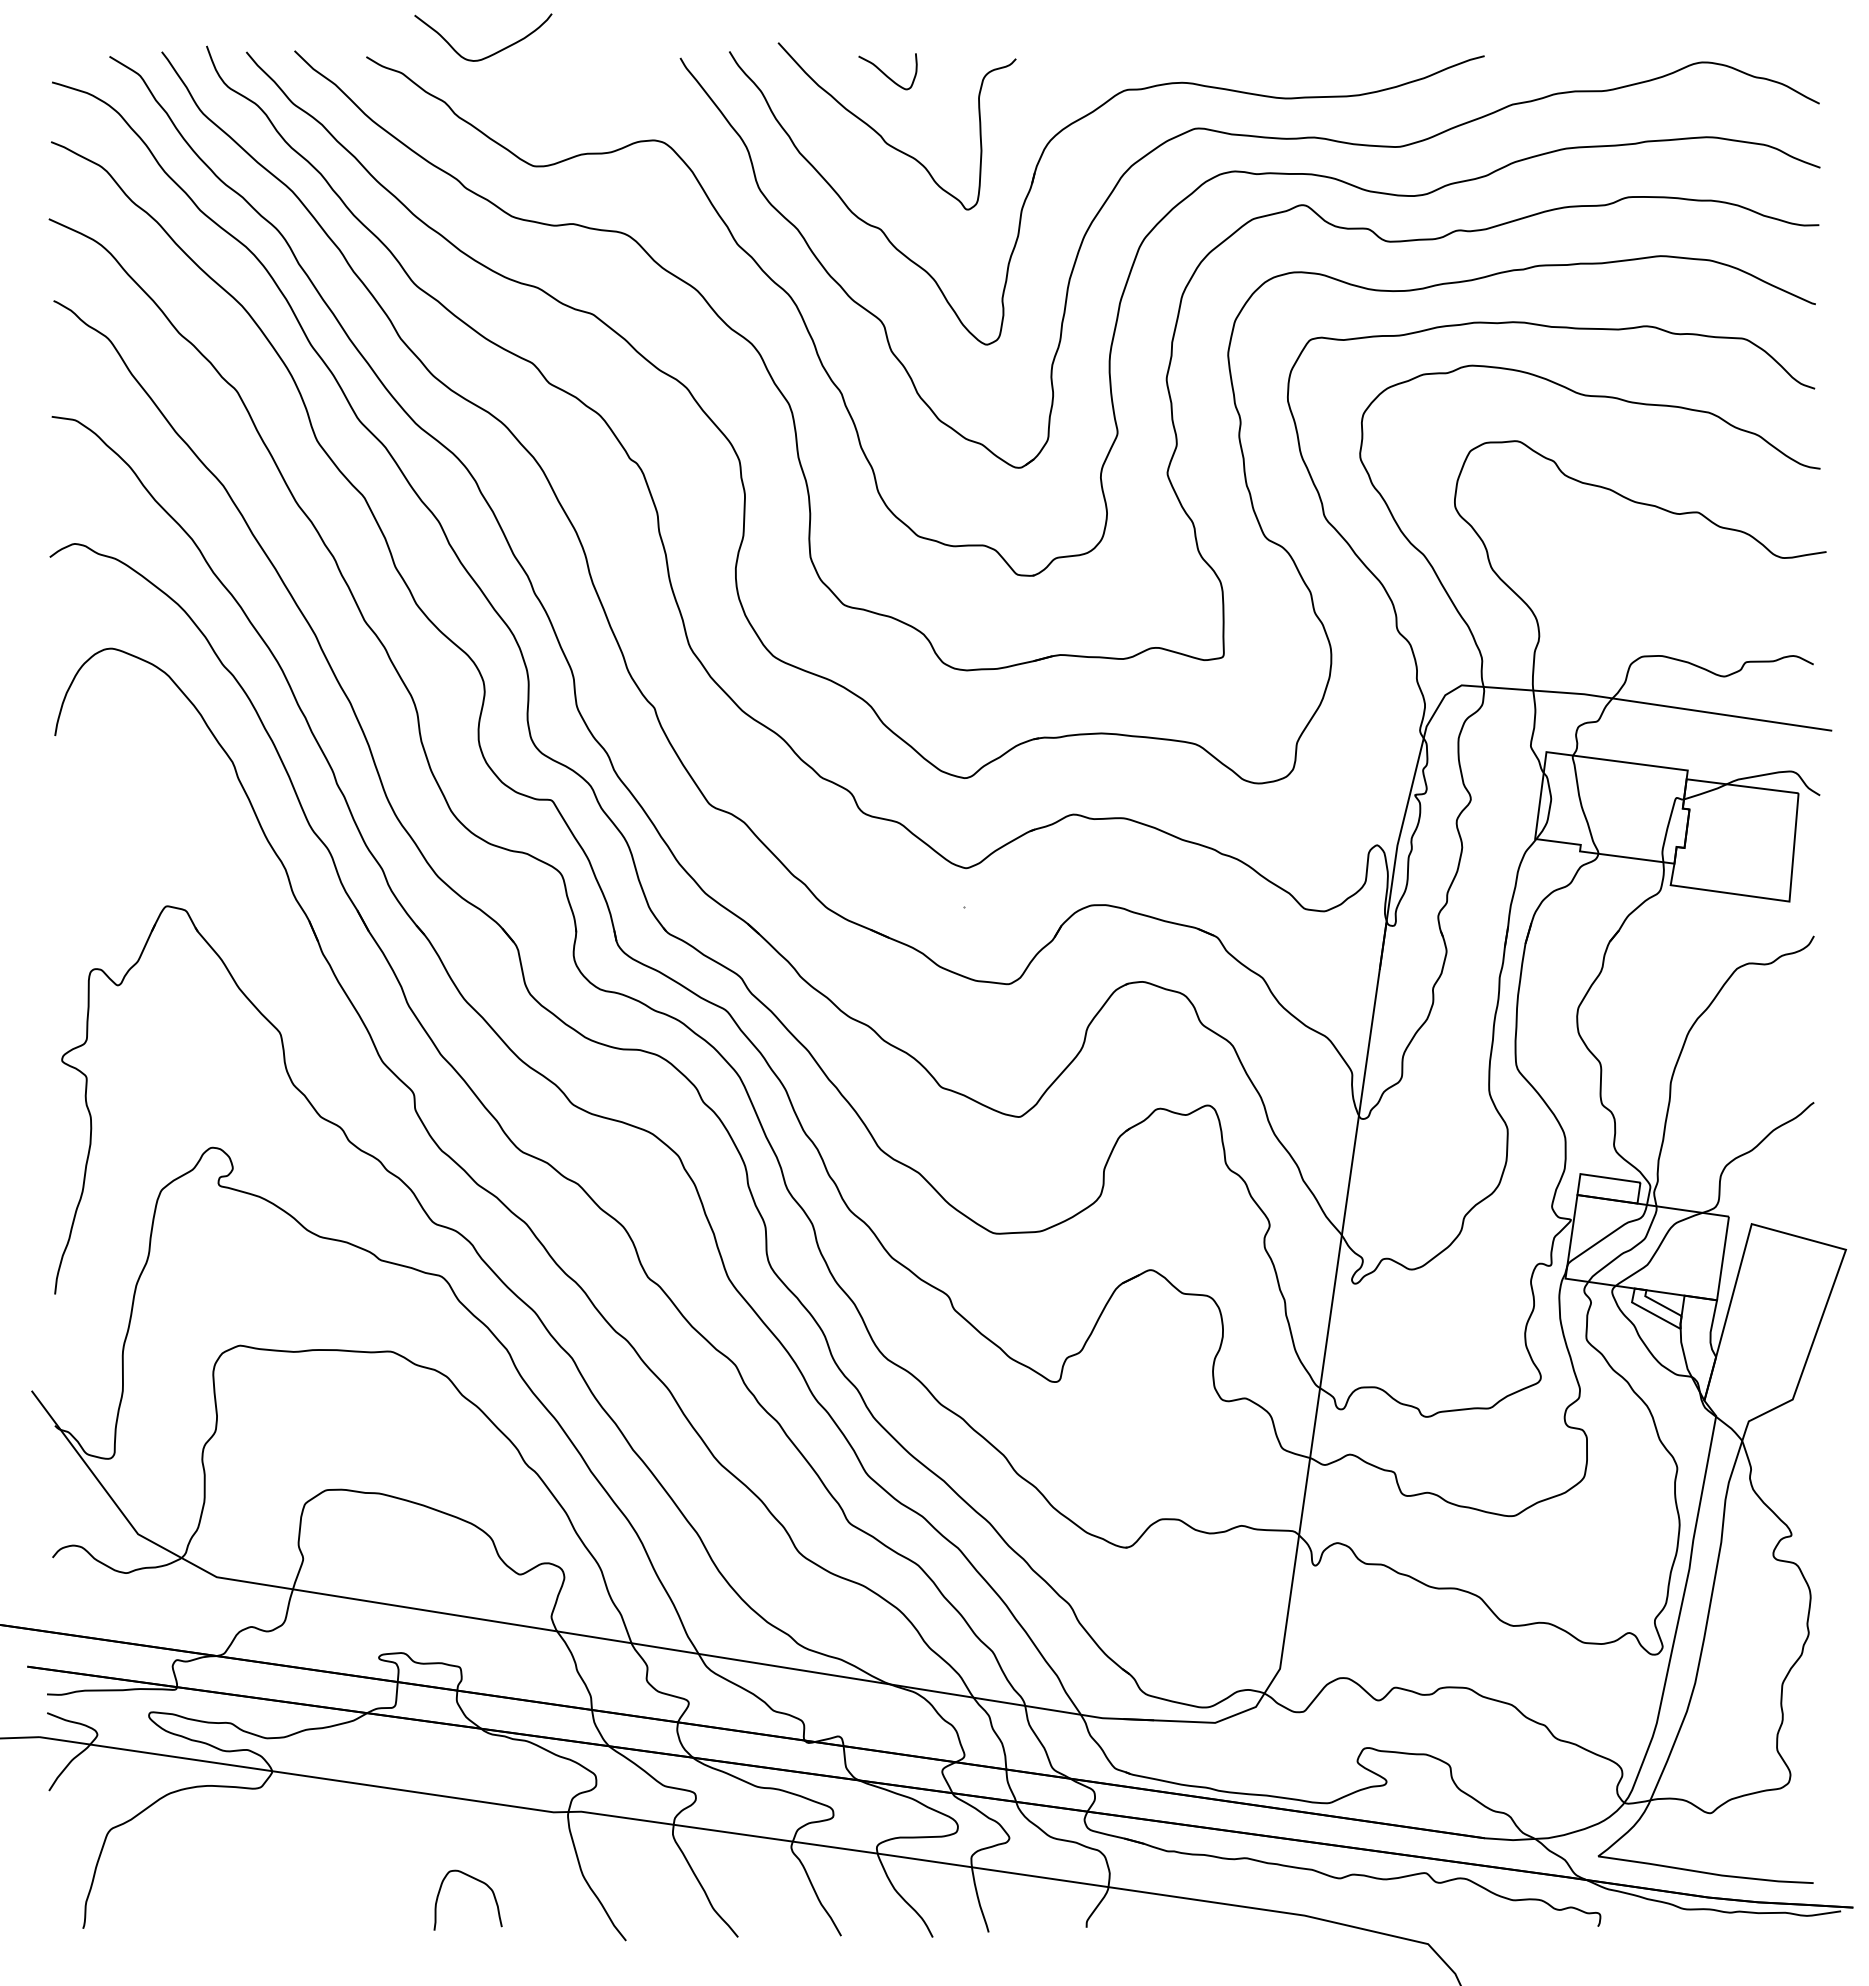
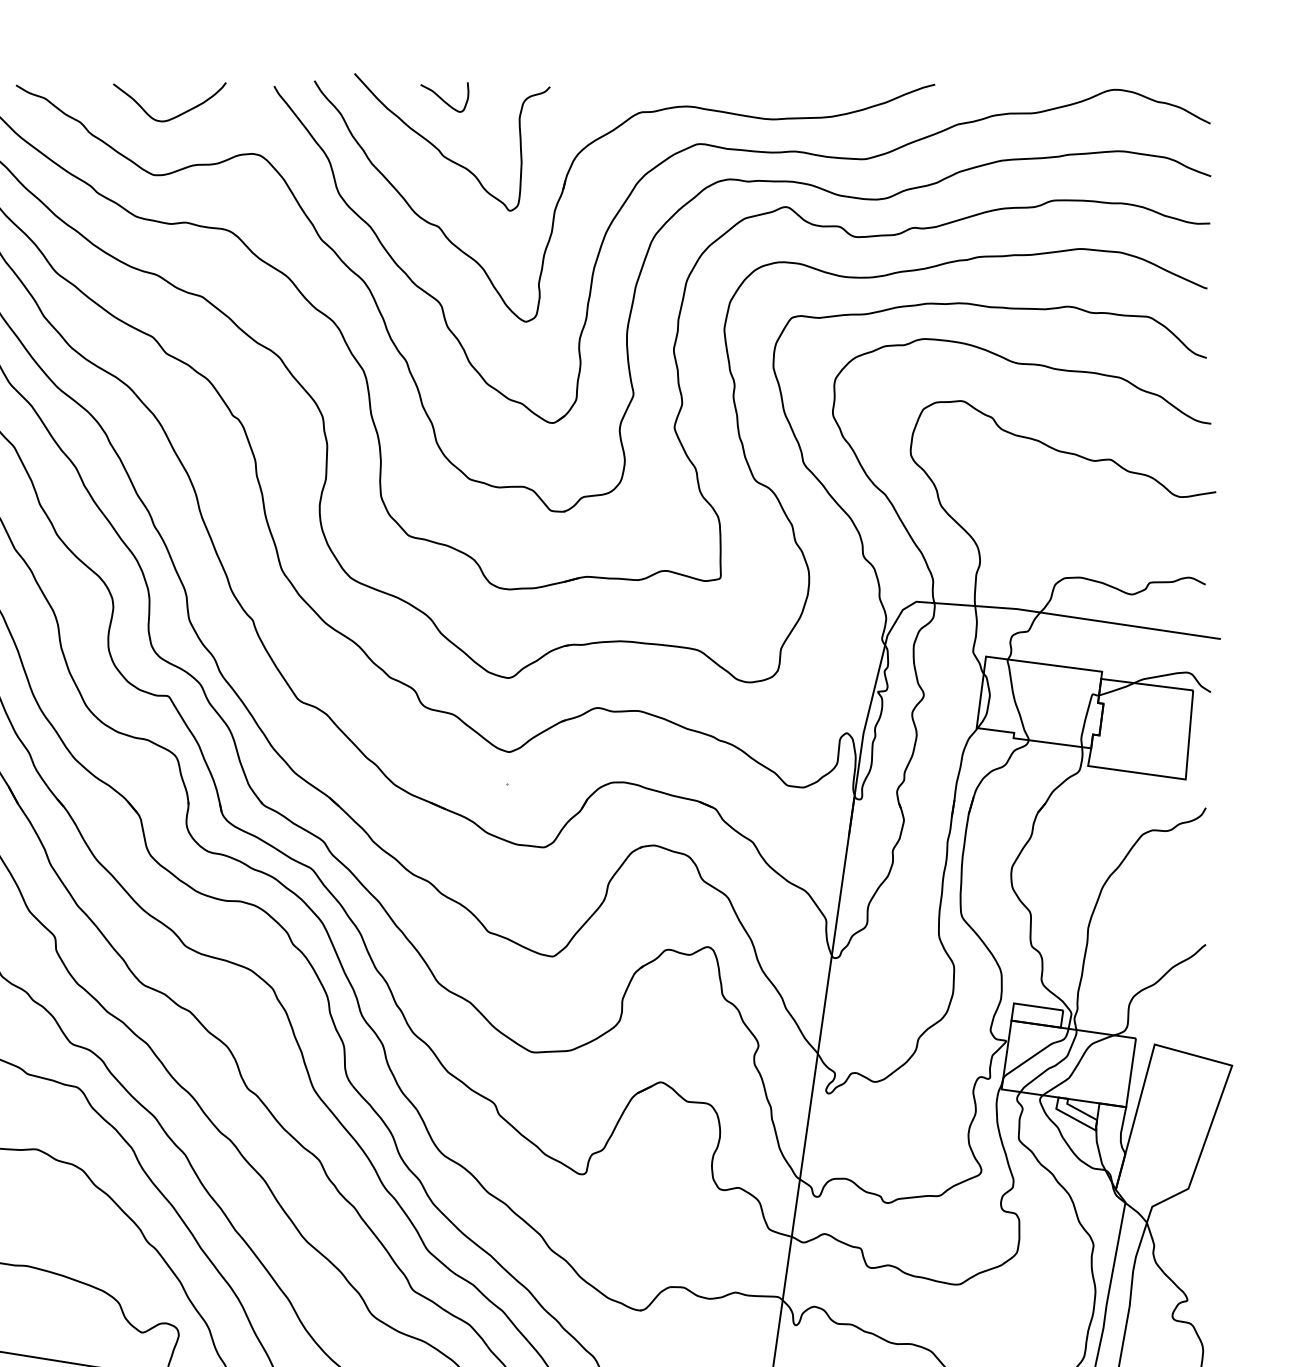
curve: (490, 54) -> (175, 116), moved

